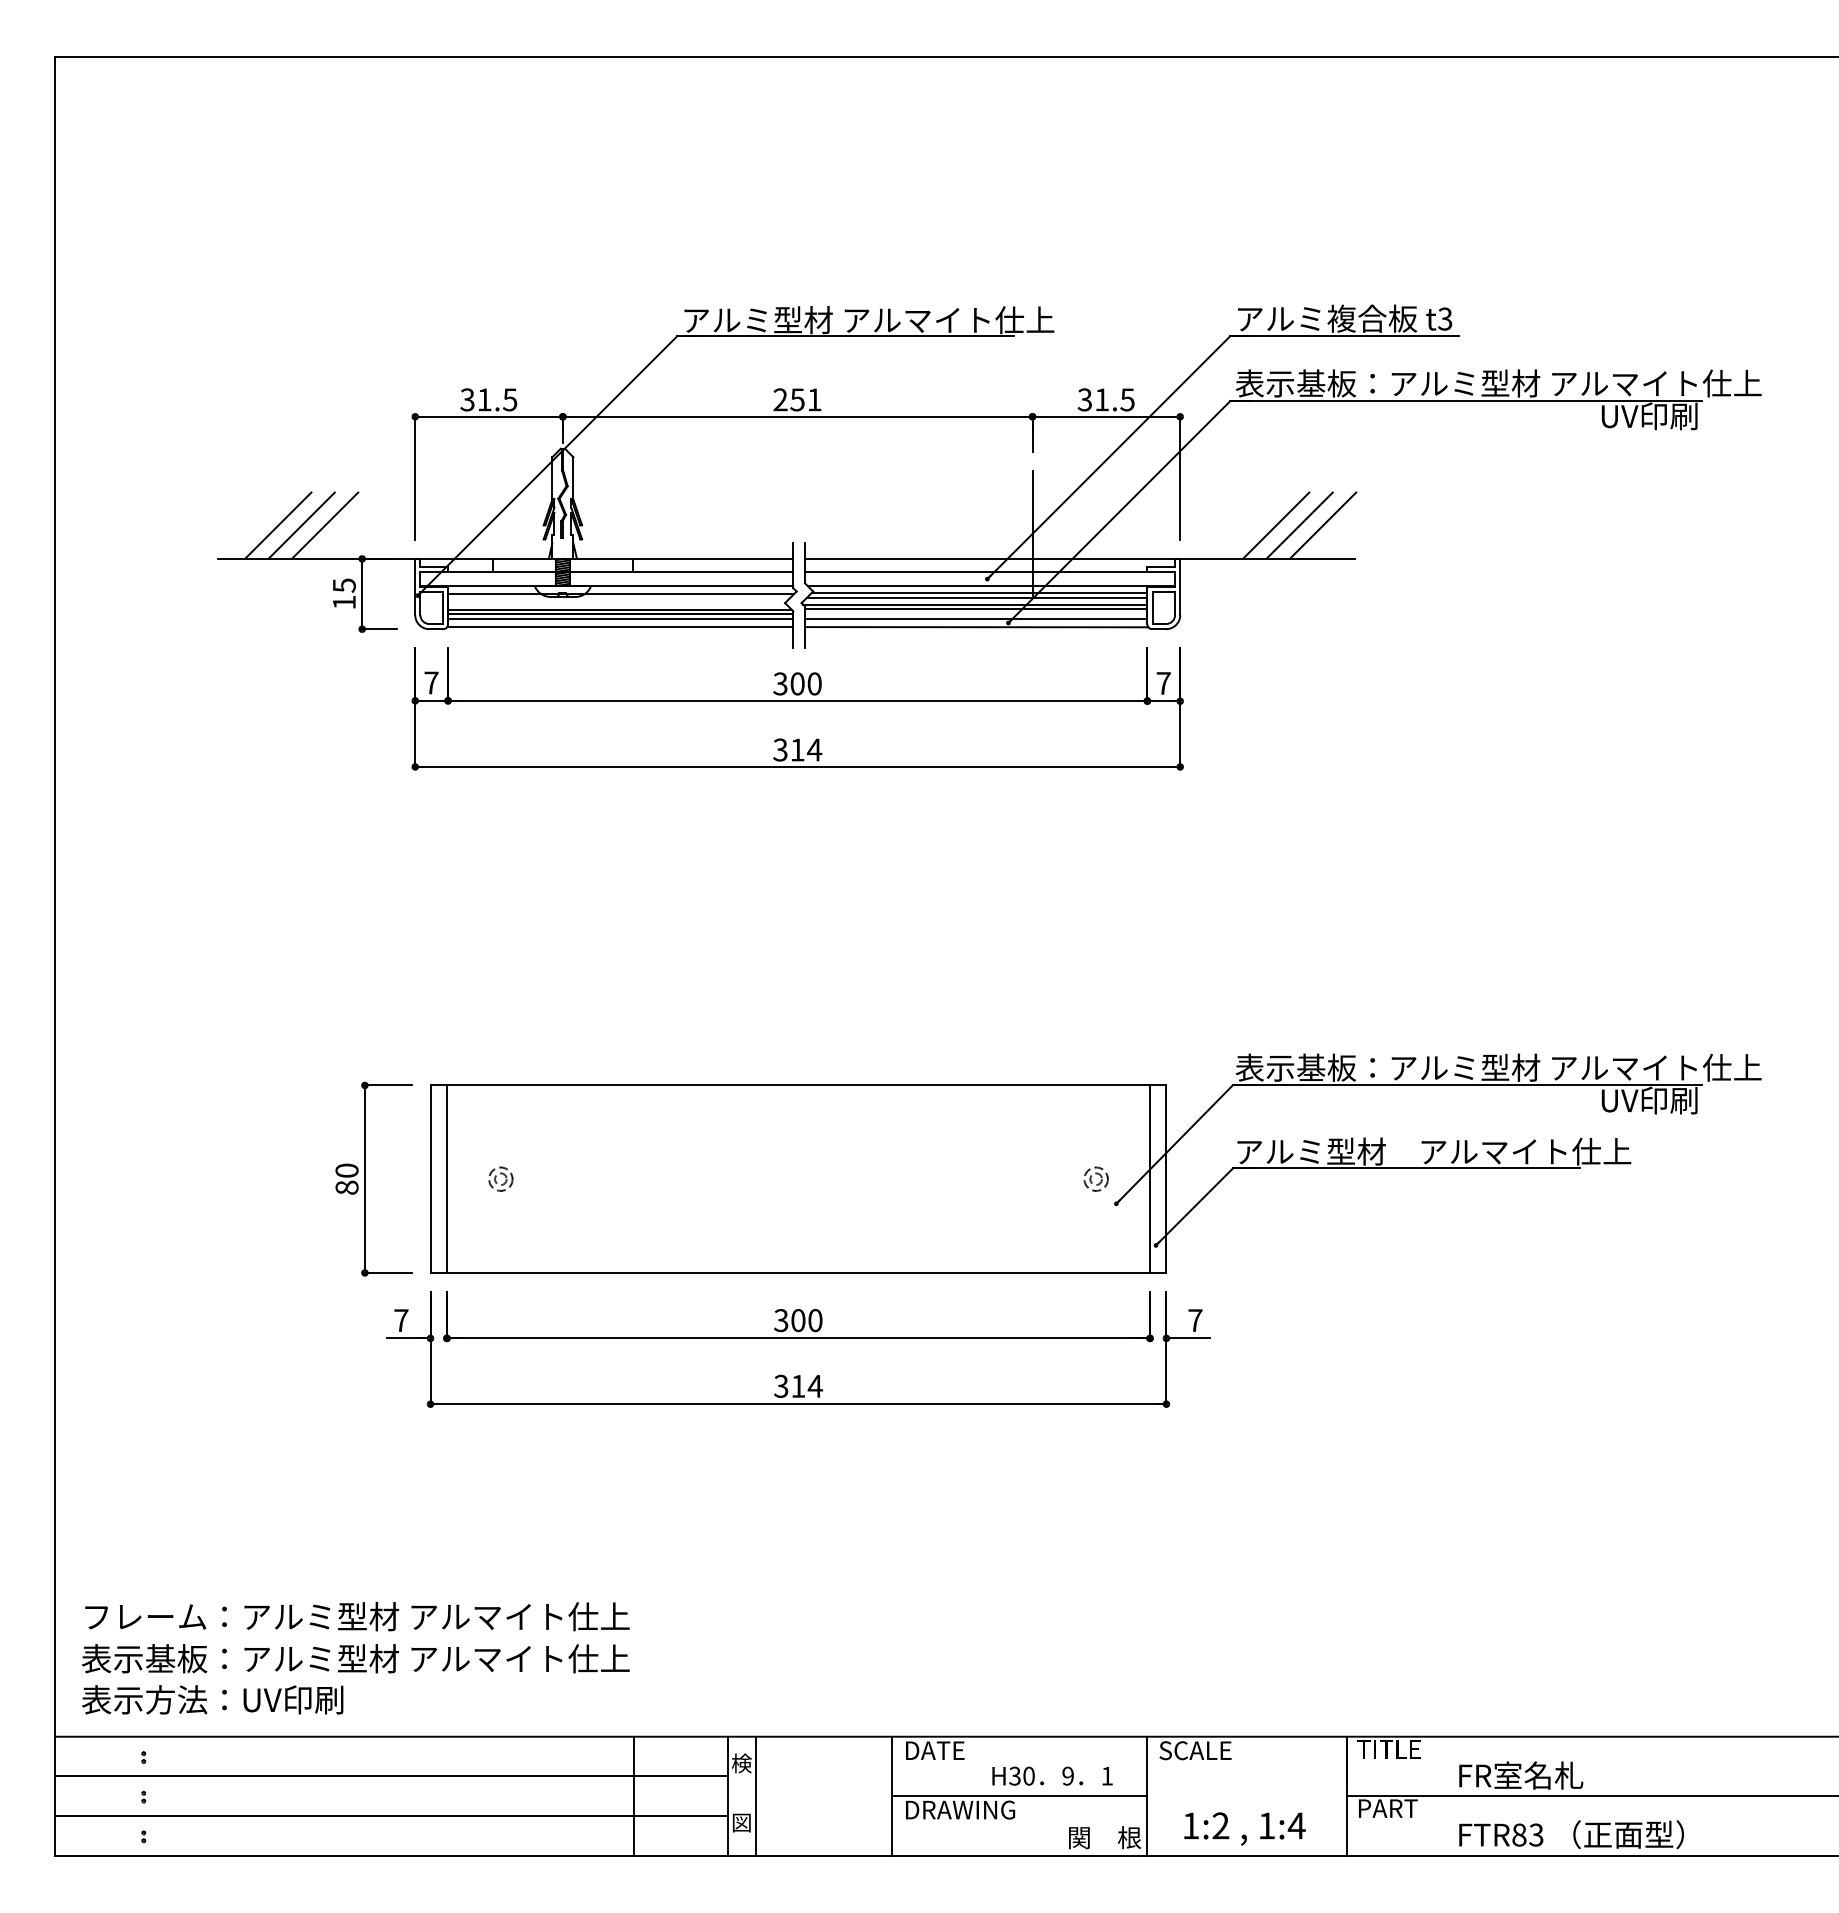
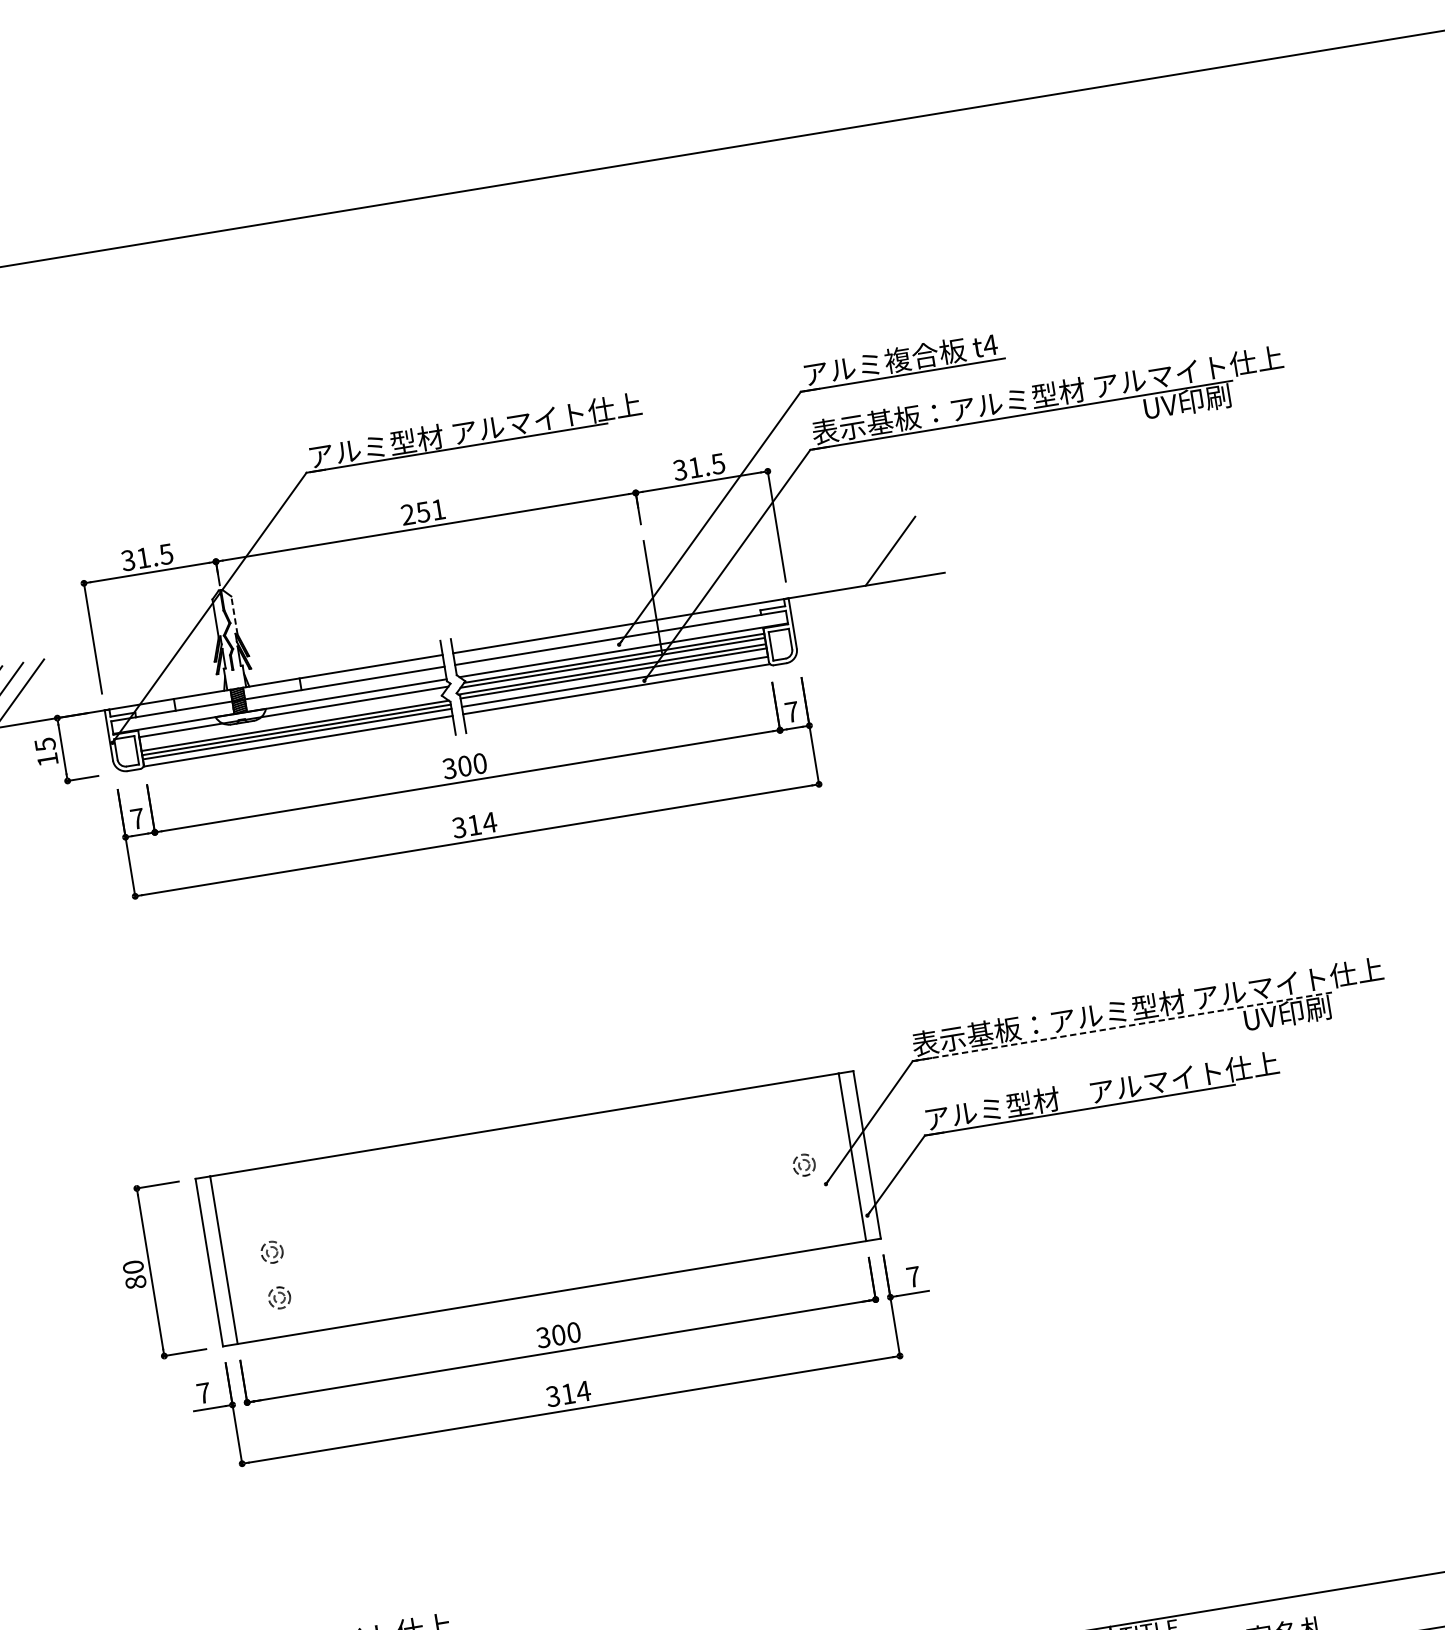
text: (1444, 318) -> (989, 344), t3 -> t4
line: (573, 478) -> (234, 615), solid -> dashed
line: (1276, 525) -> (869, 554), removed
line: (1322, 525) -> (910, 547), removed
line: (1467, 1085) -> (1122, 1027), solid -> dashed
part: (500, 1229) -> (279, 1297), added

